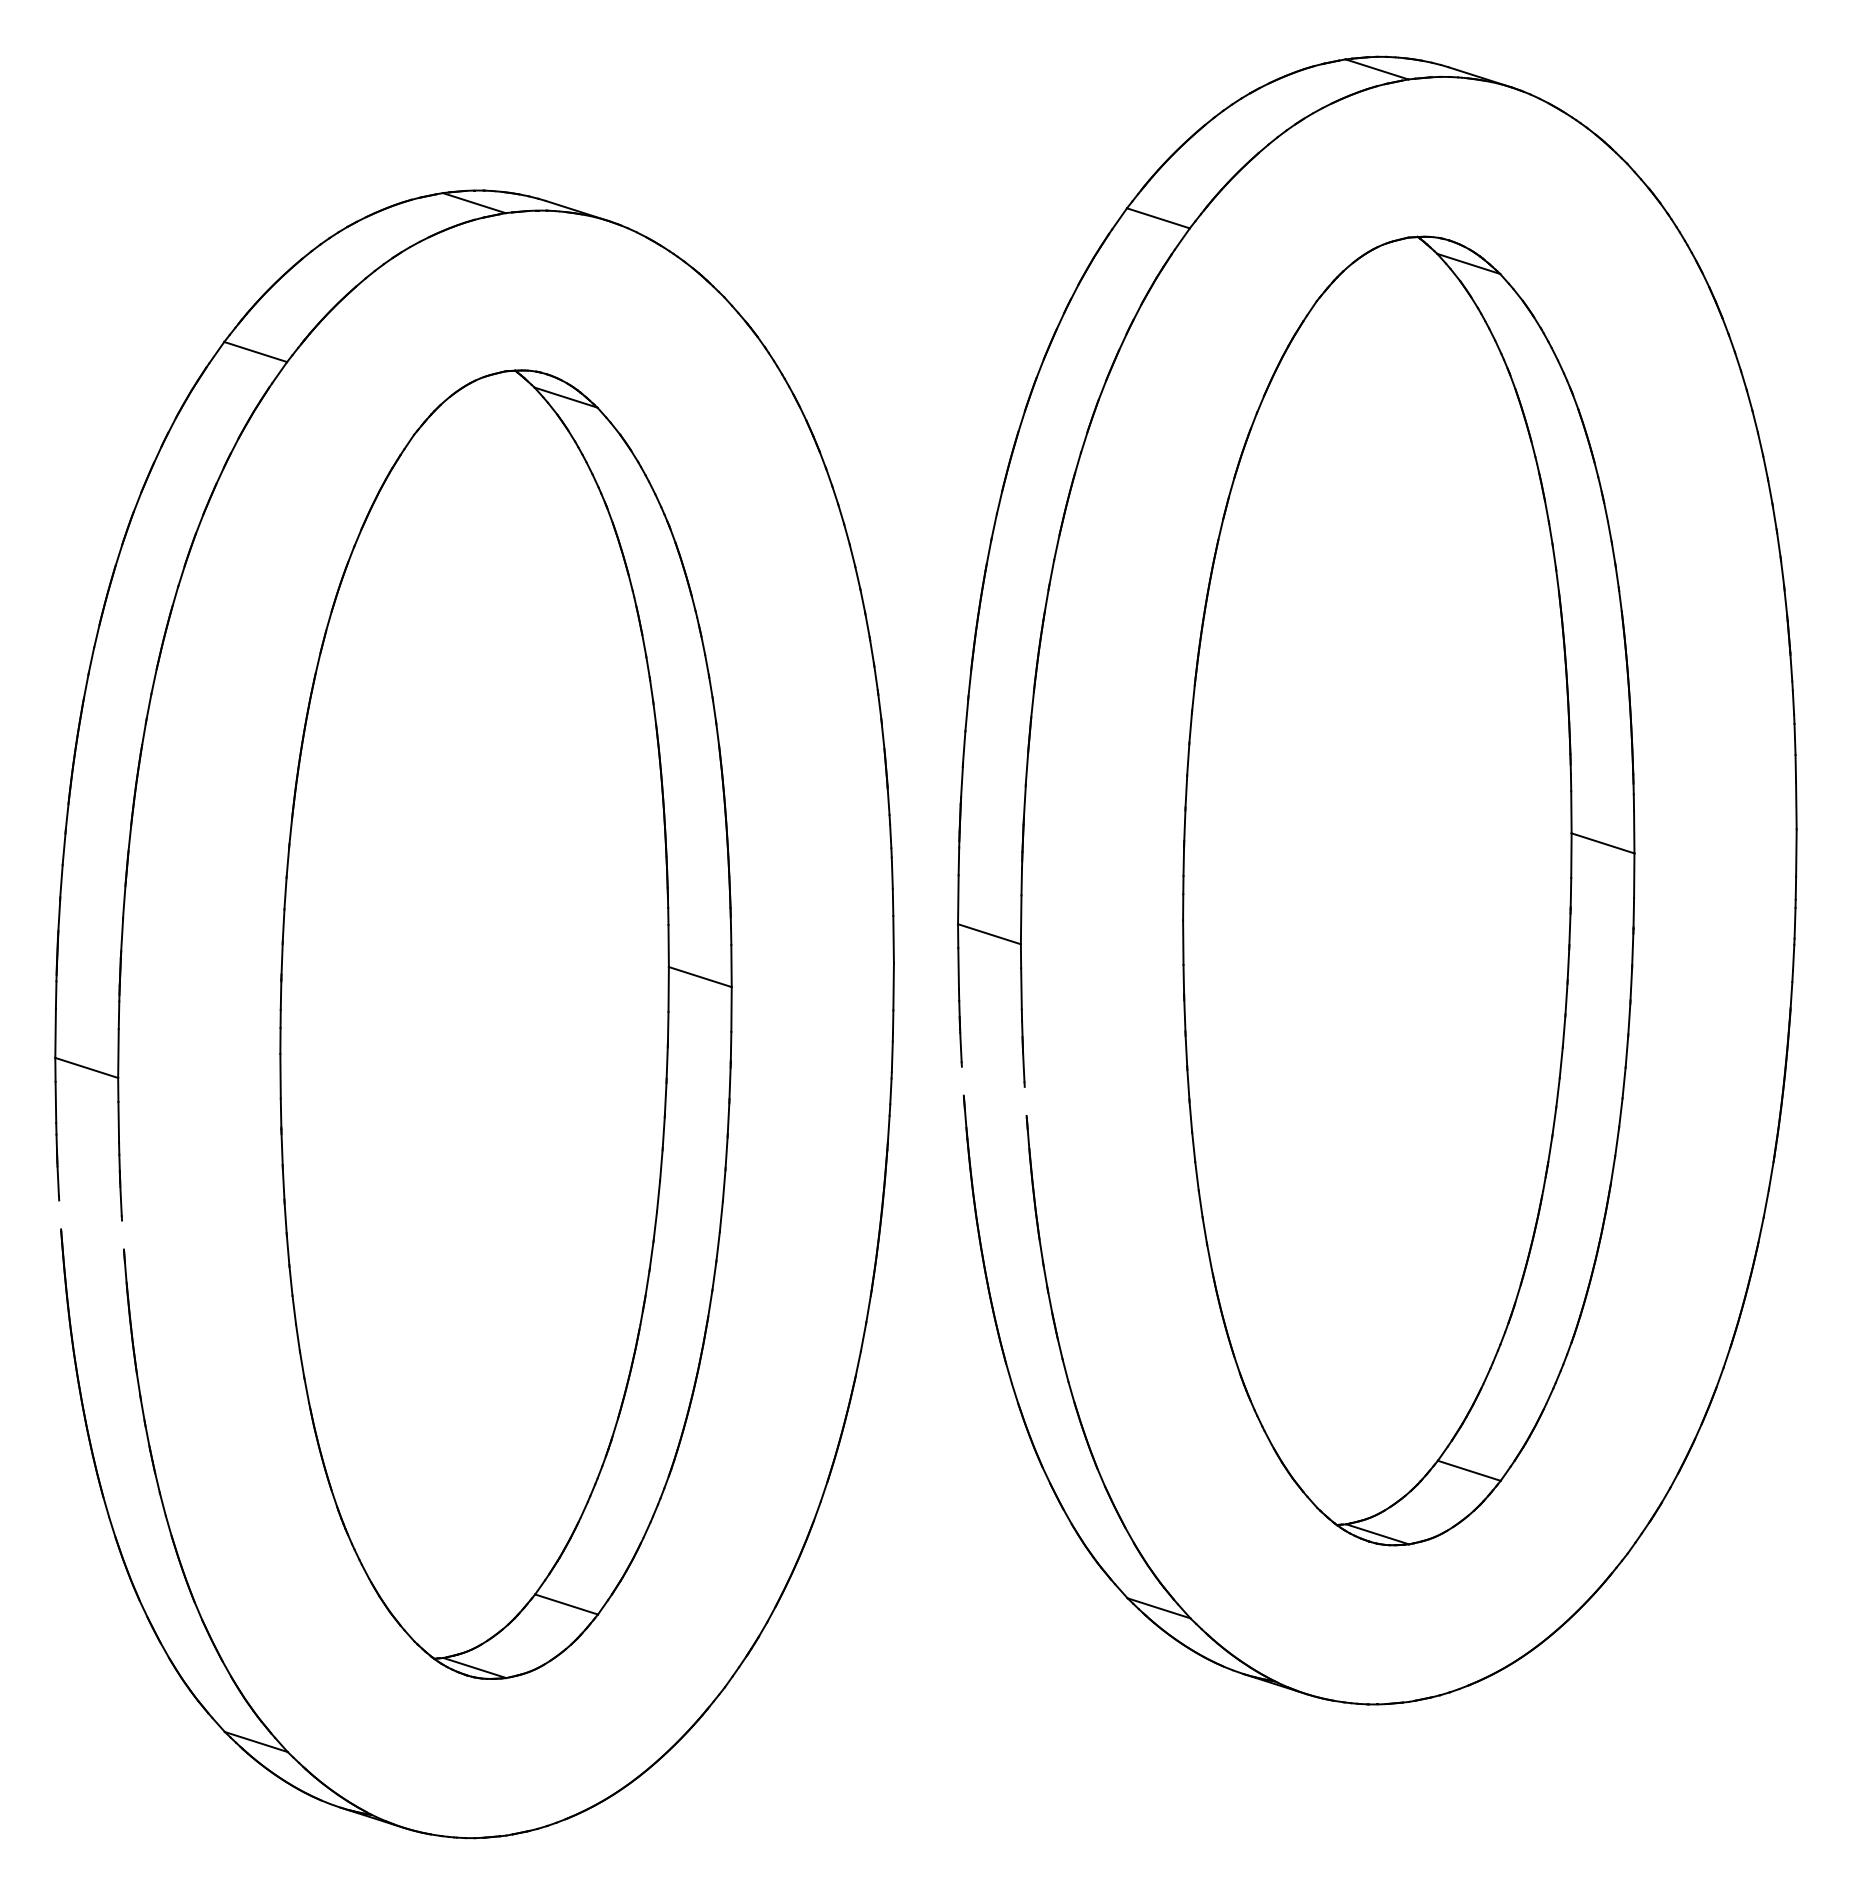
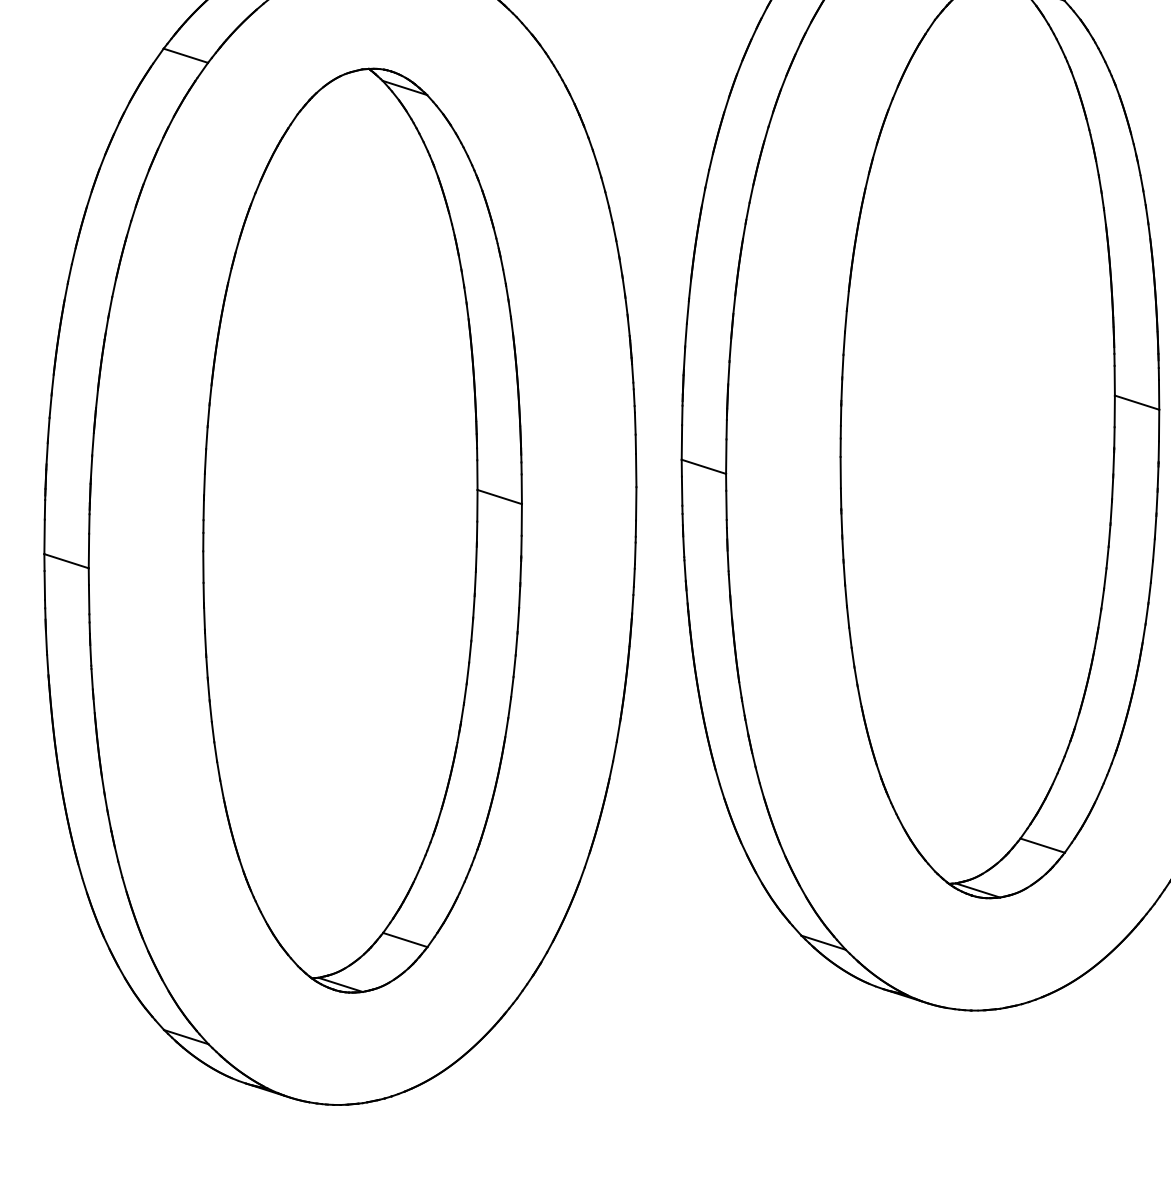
line: (962, 1080) -> (684, 570), added
line: (1025, 1100) -> (729, 584), added
line: (60, 1214) -> (48, 664), added
line: (122, 1234) -> (91, 678), added

